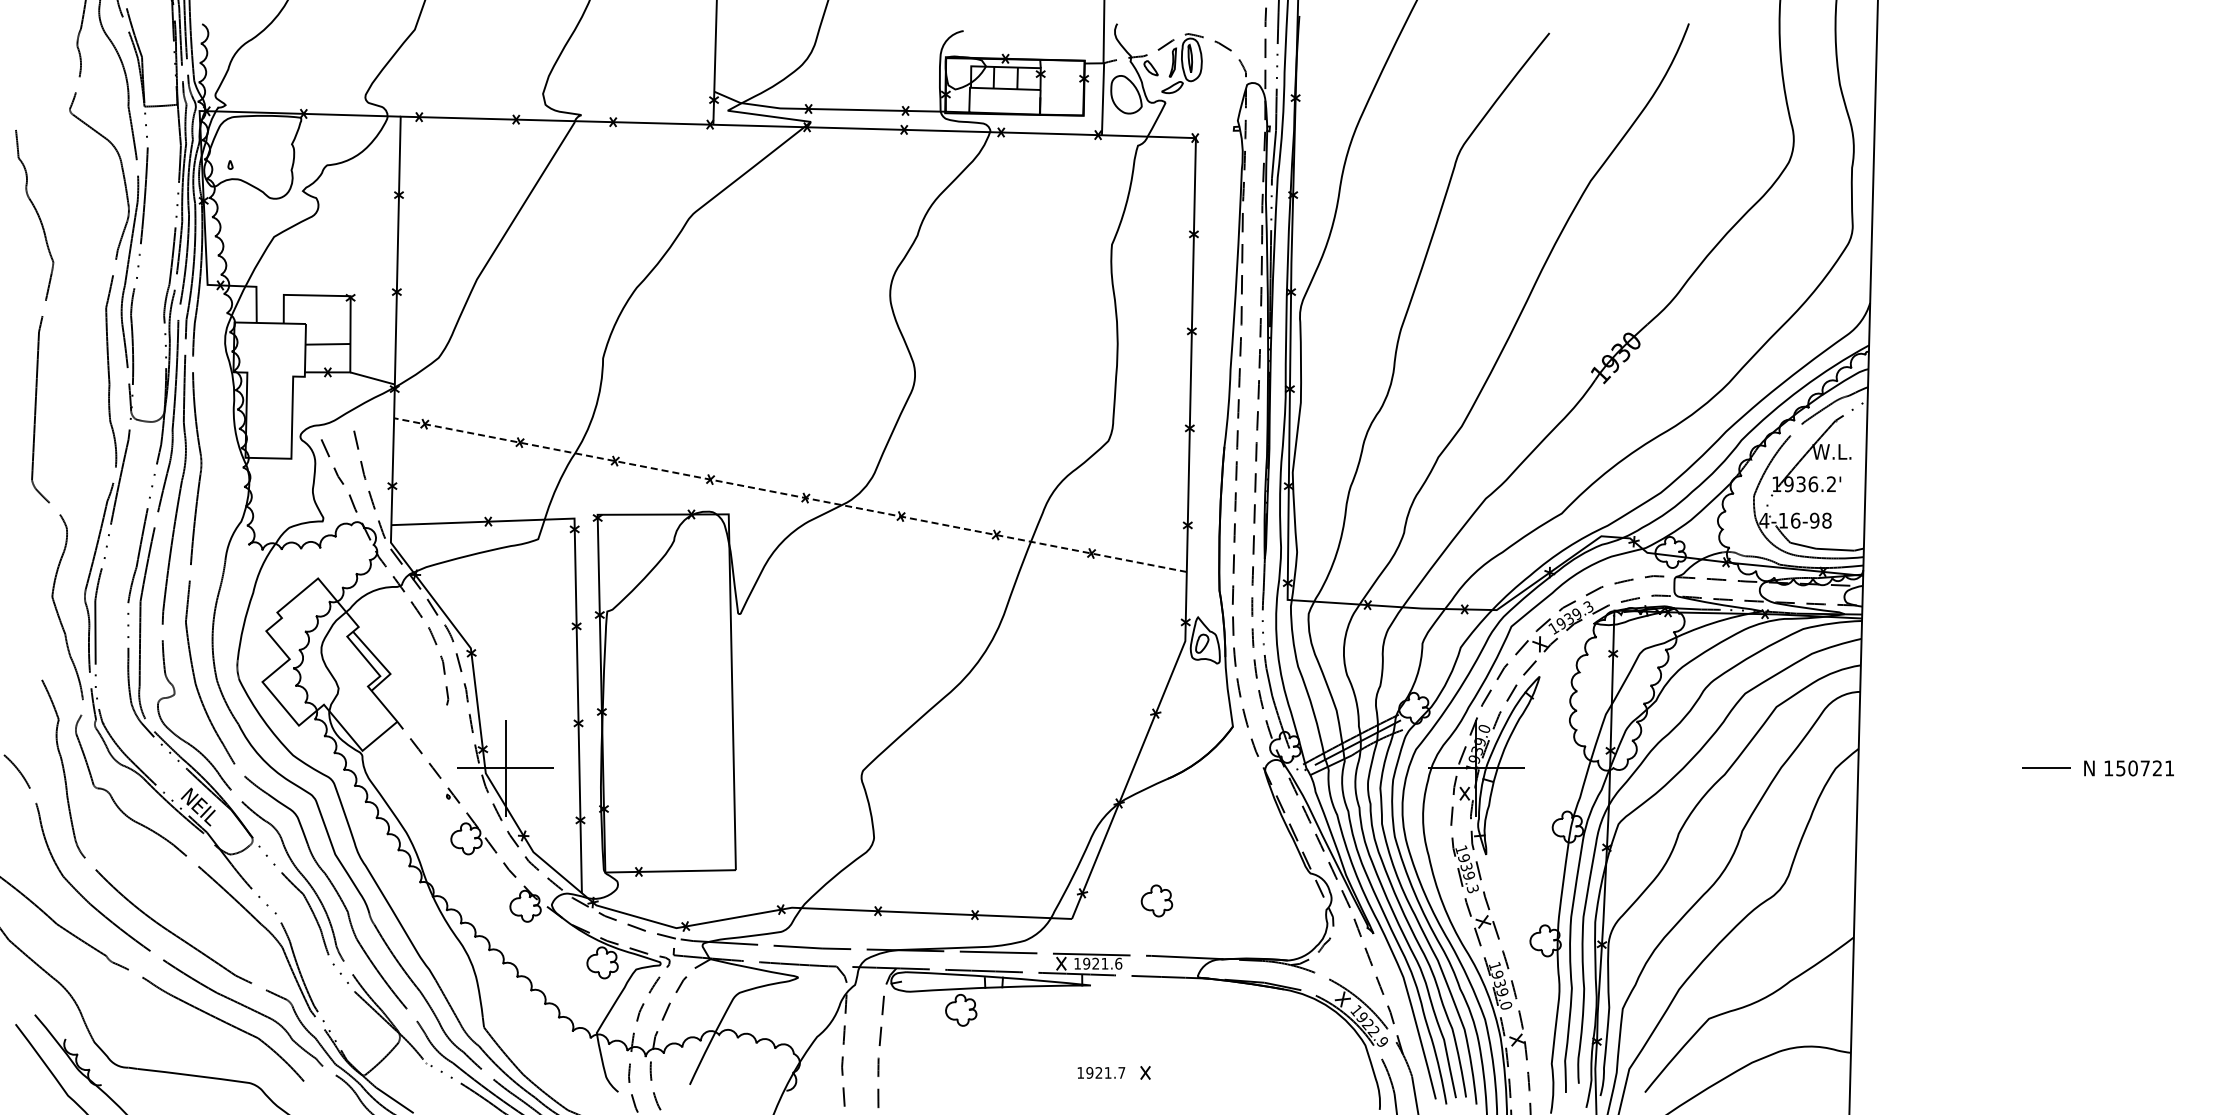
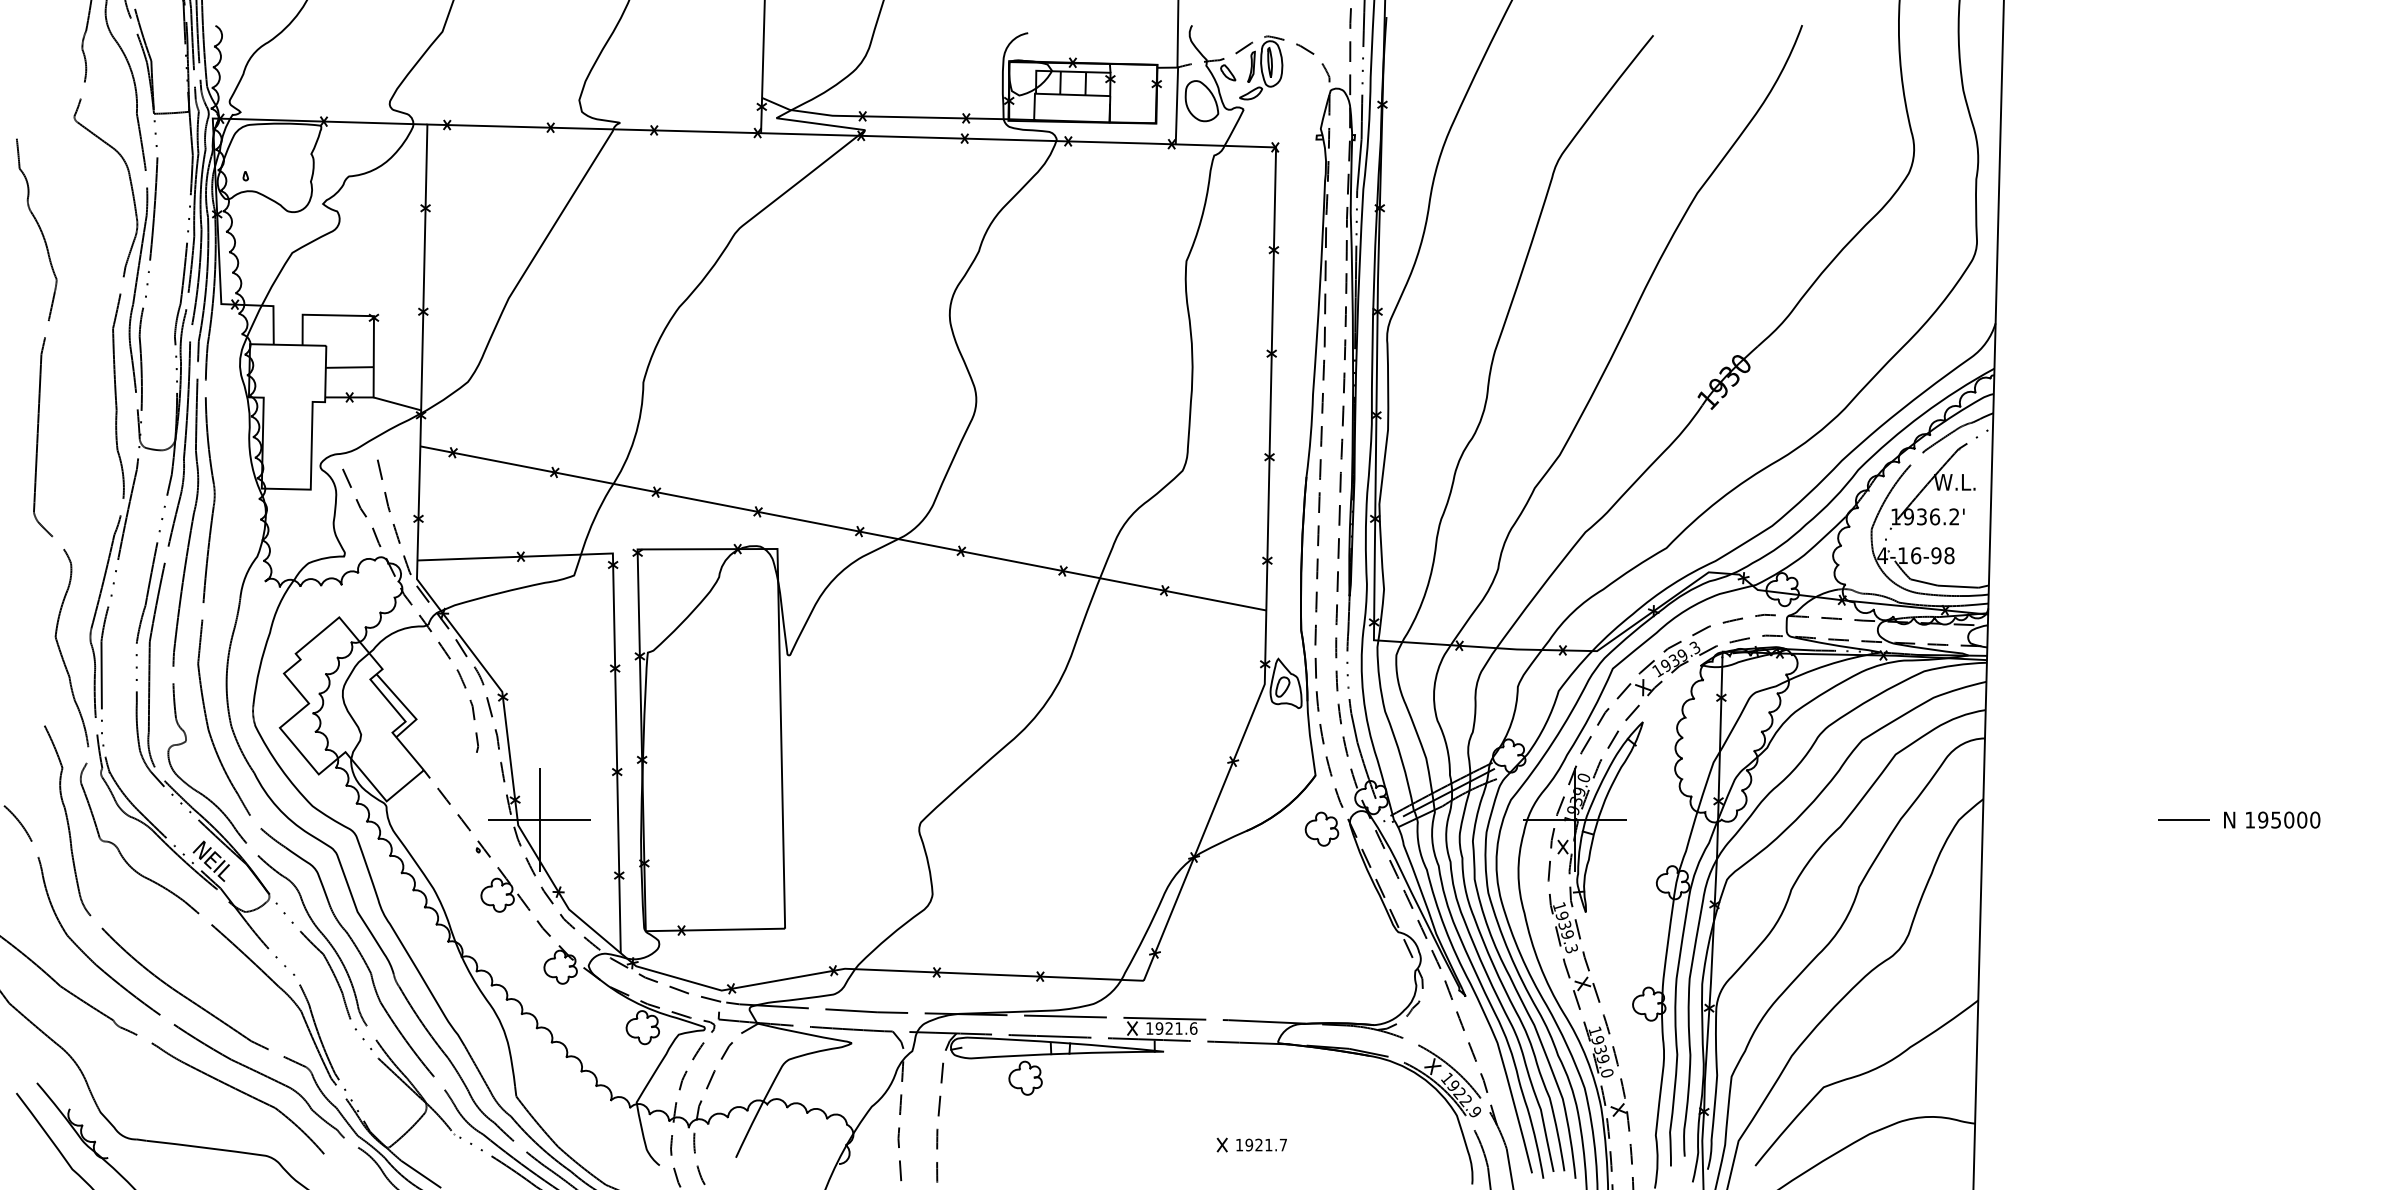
line: (790, 495) -> (843, 528), dashed -> solid
text: (2145, 768) -> (2289, 820), 150721 -> 195000
part: (1156, 900) -> (1321, 828), moved
text: (1101, 1072) -> (1261, 1144), moved

